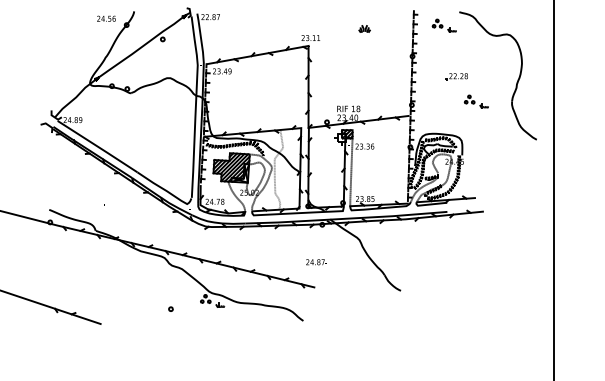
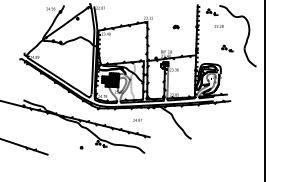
part: (363, 28) -> (175, 26), moved
part: (457, 76) -> (218, 26), moved
part: (315, 260) -> (137, 119), moved

